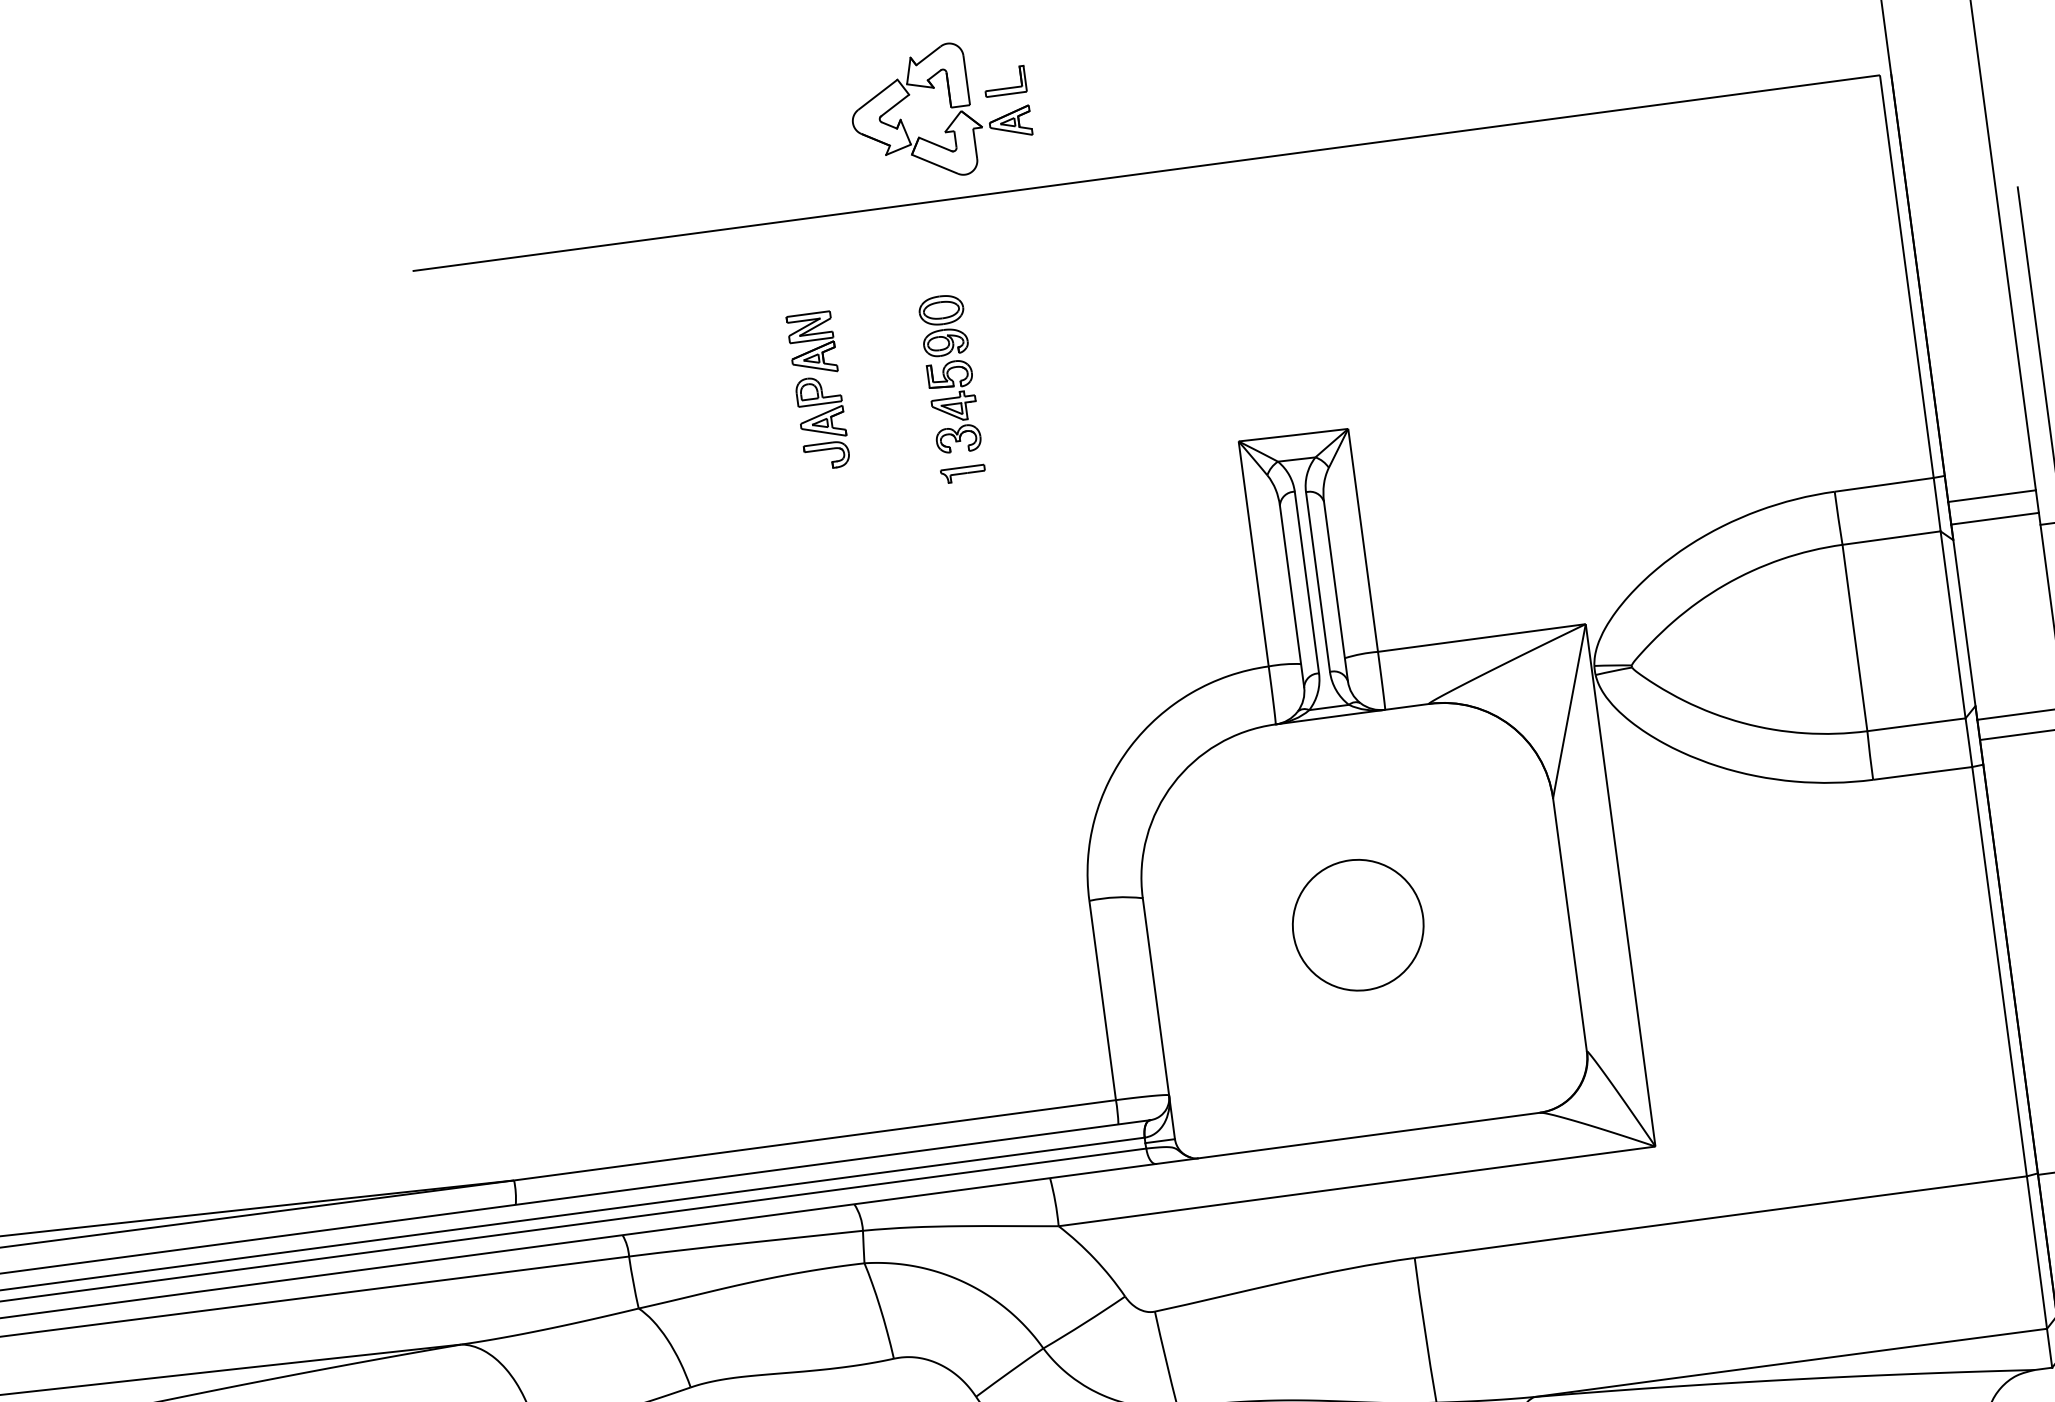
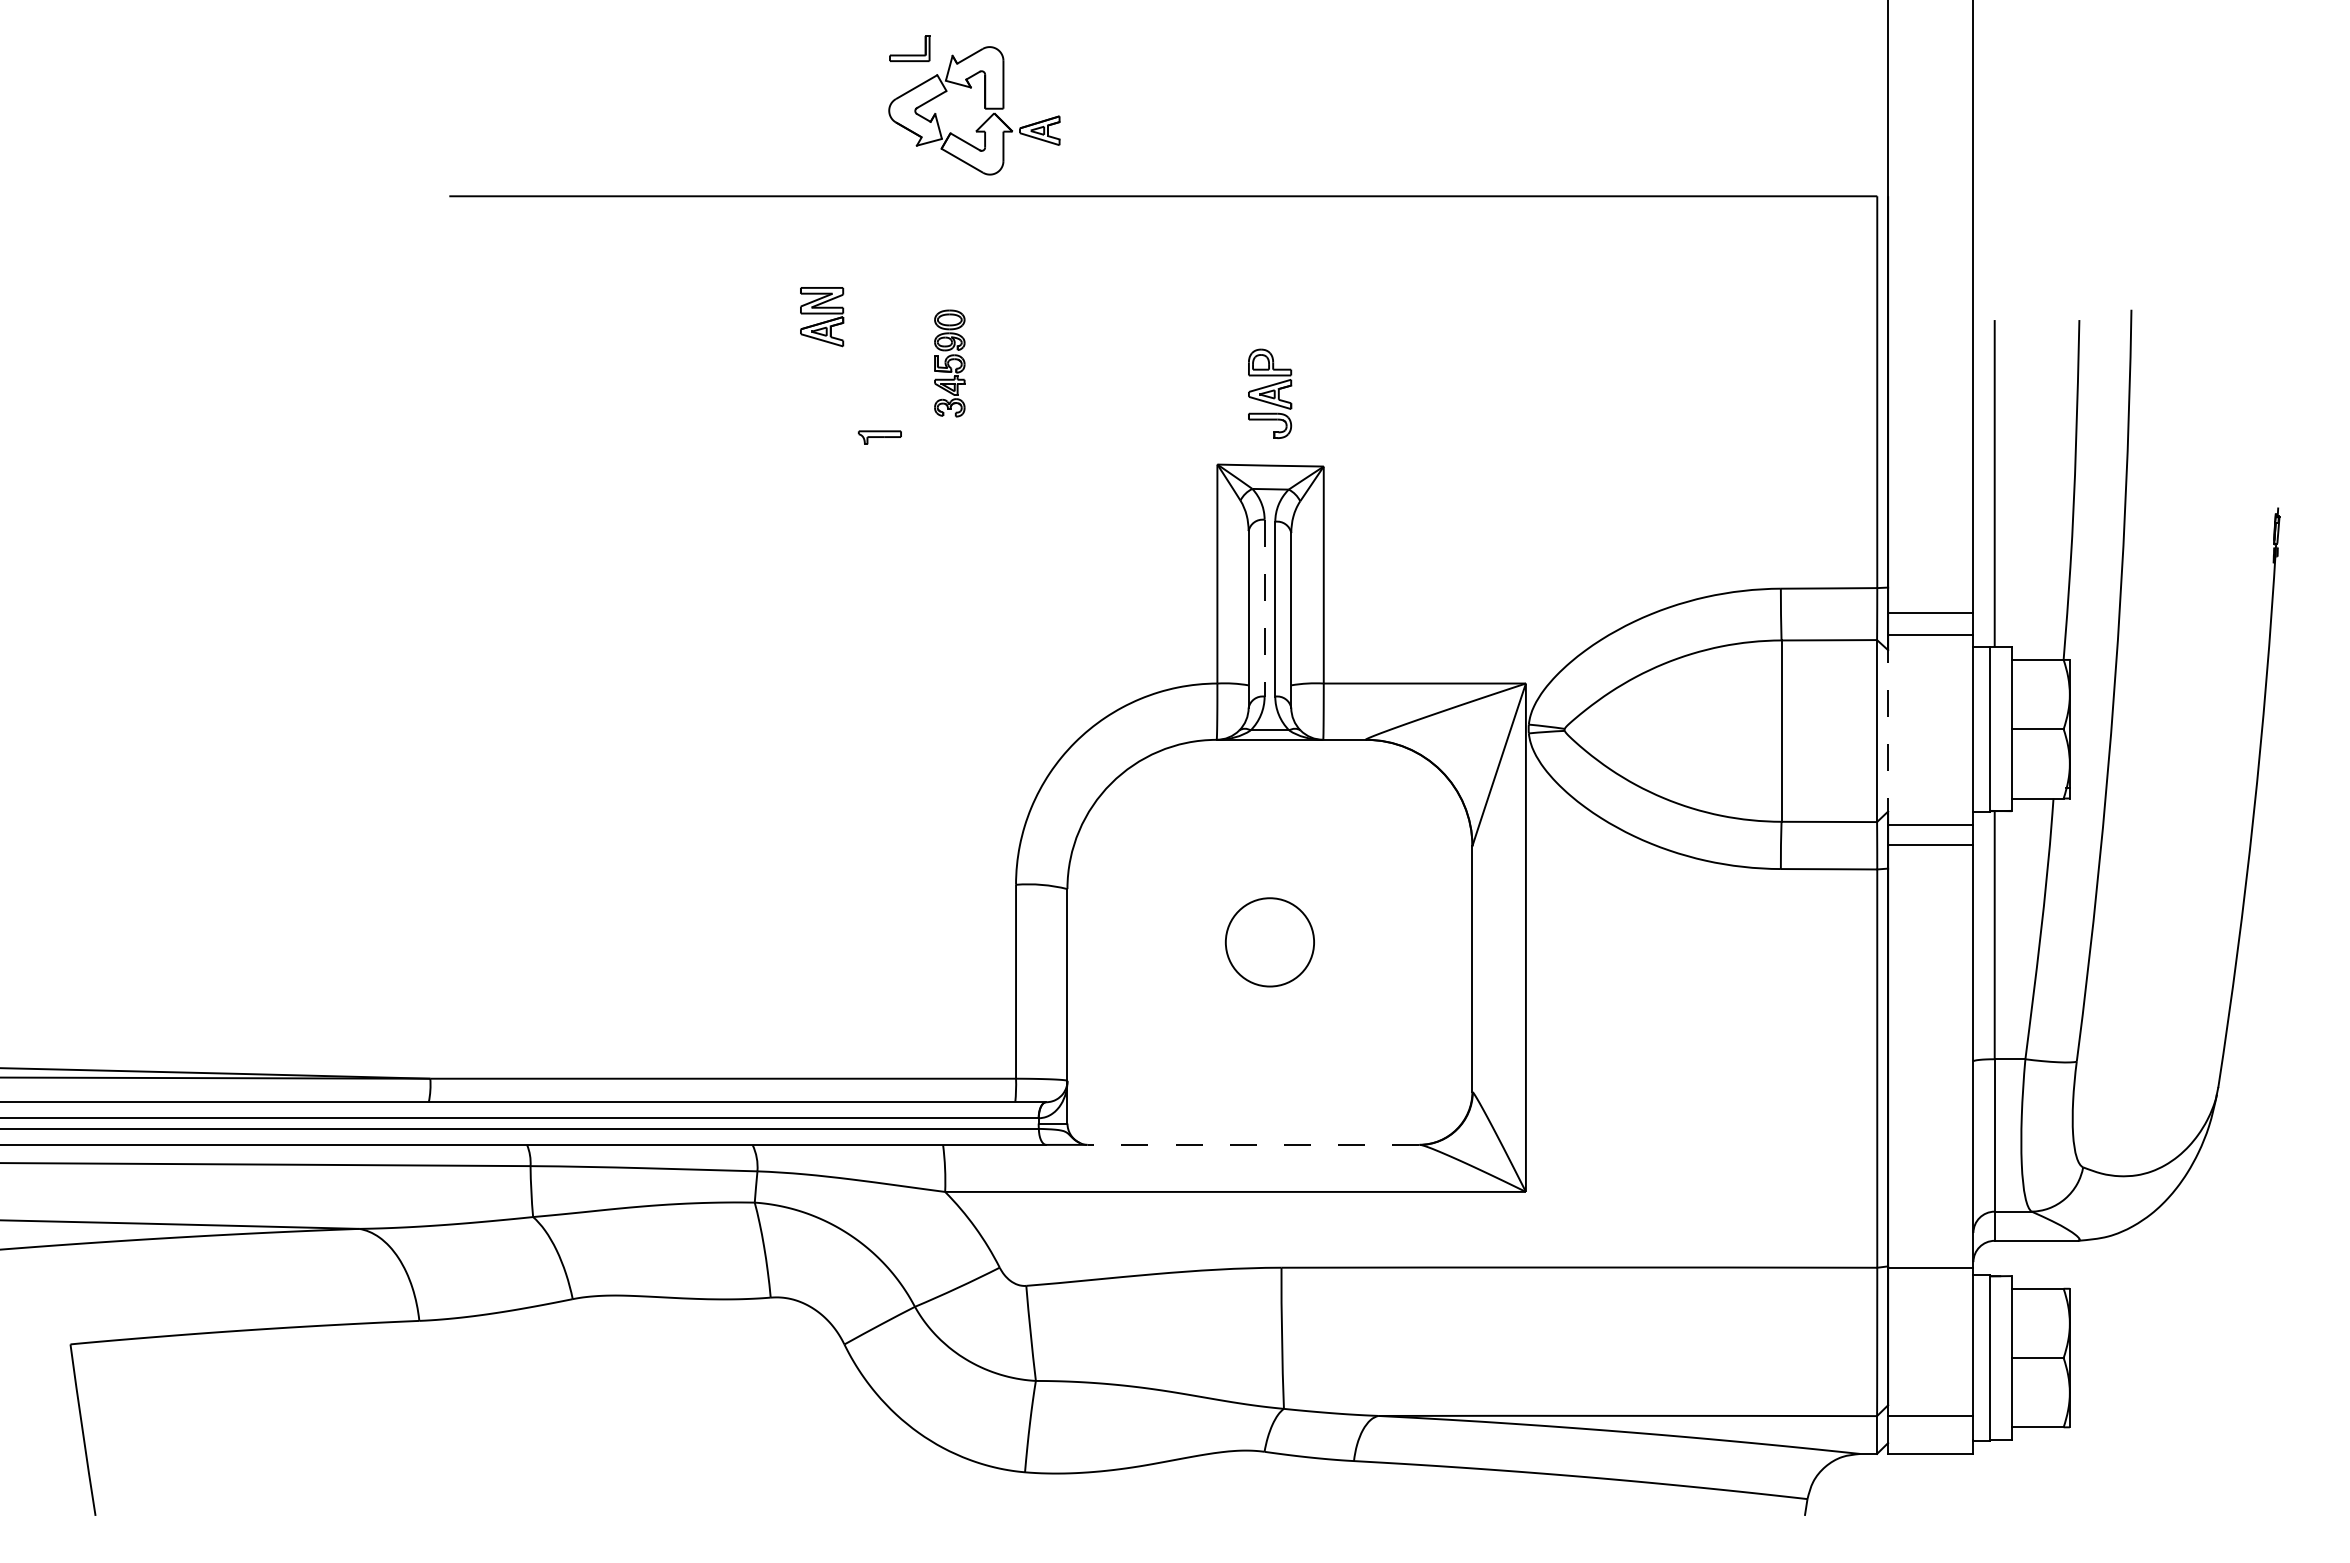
part: (1004, 81) -> (909, 48), moved
part: (949, 374) -> (949, 363), size x0.7
part: (823, 422) -> (1270, 393), moved
part: (962, 473) -> (879, 437), moved
line: (1306, 582) -> (1264, 608), solid -> dashed
line: (1964, 621) -> (1888, 729), solid -> dashed
circle: (1357, 925) -> (1269, 942), size x0.7
line: (1369, 1135) -> (1253, 1144), solid -> dashed

